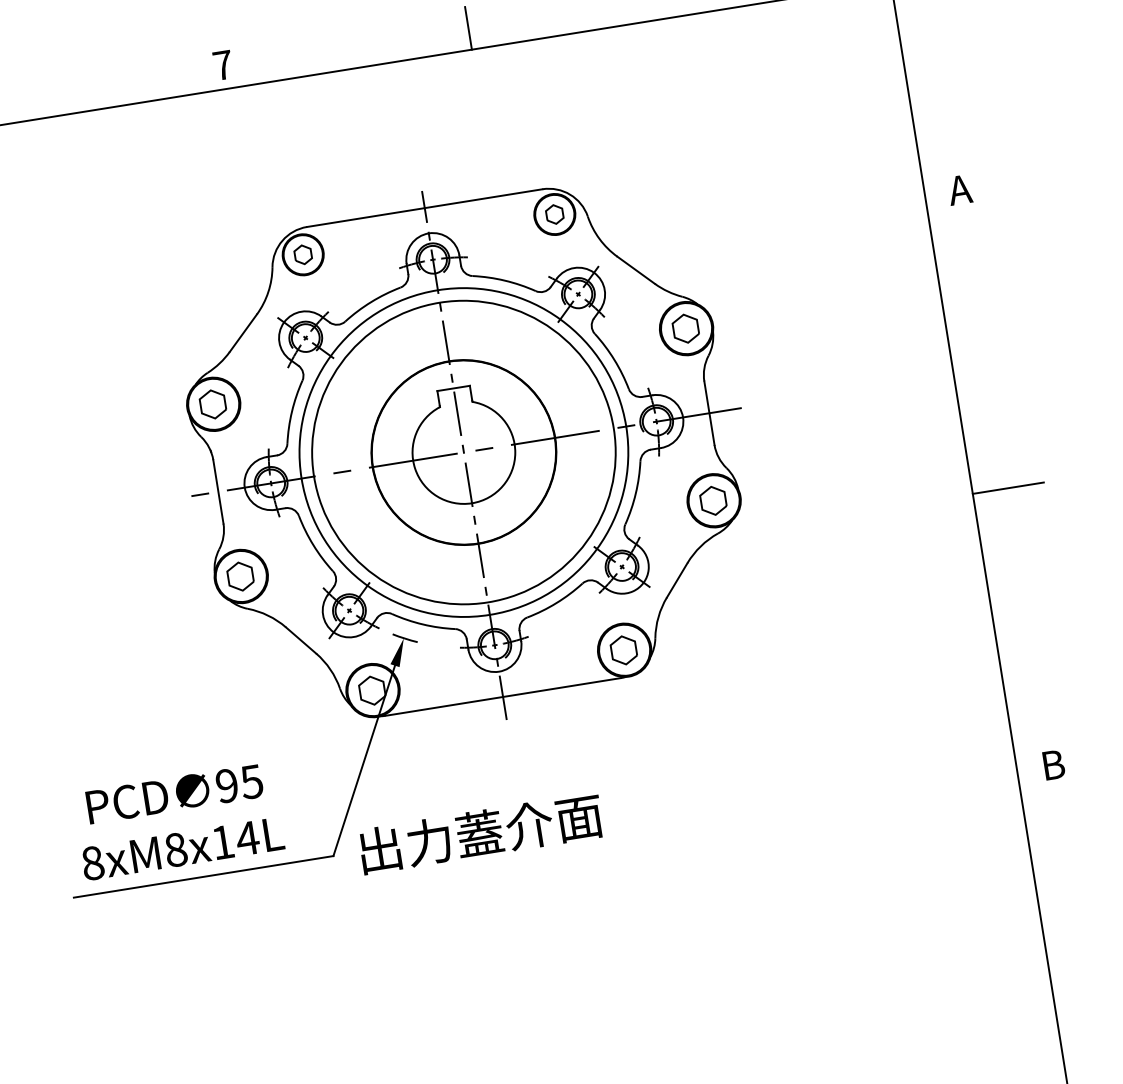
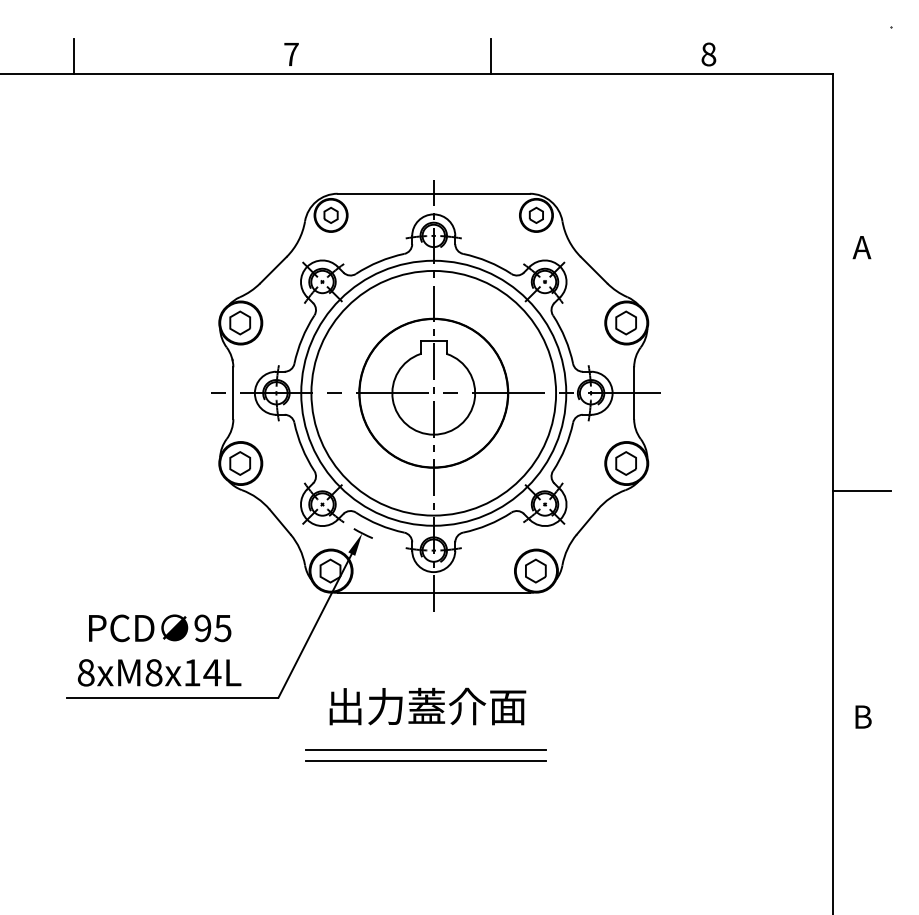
text: (480, 833) -> (427, 706), moved
line: (523, 890) -> (425, 749), added
line: (527, 905) -> (426, 761), added

